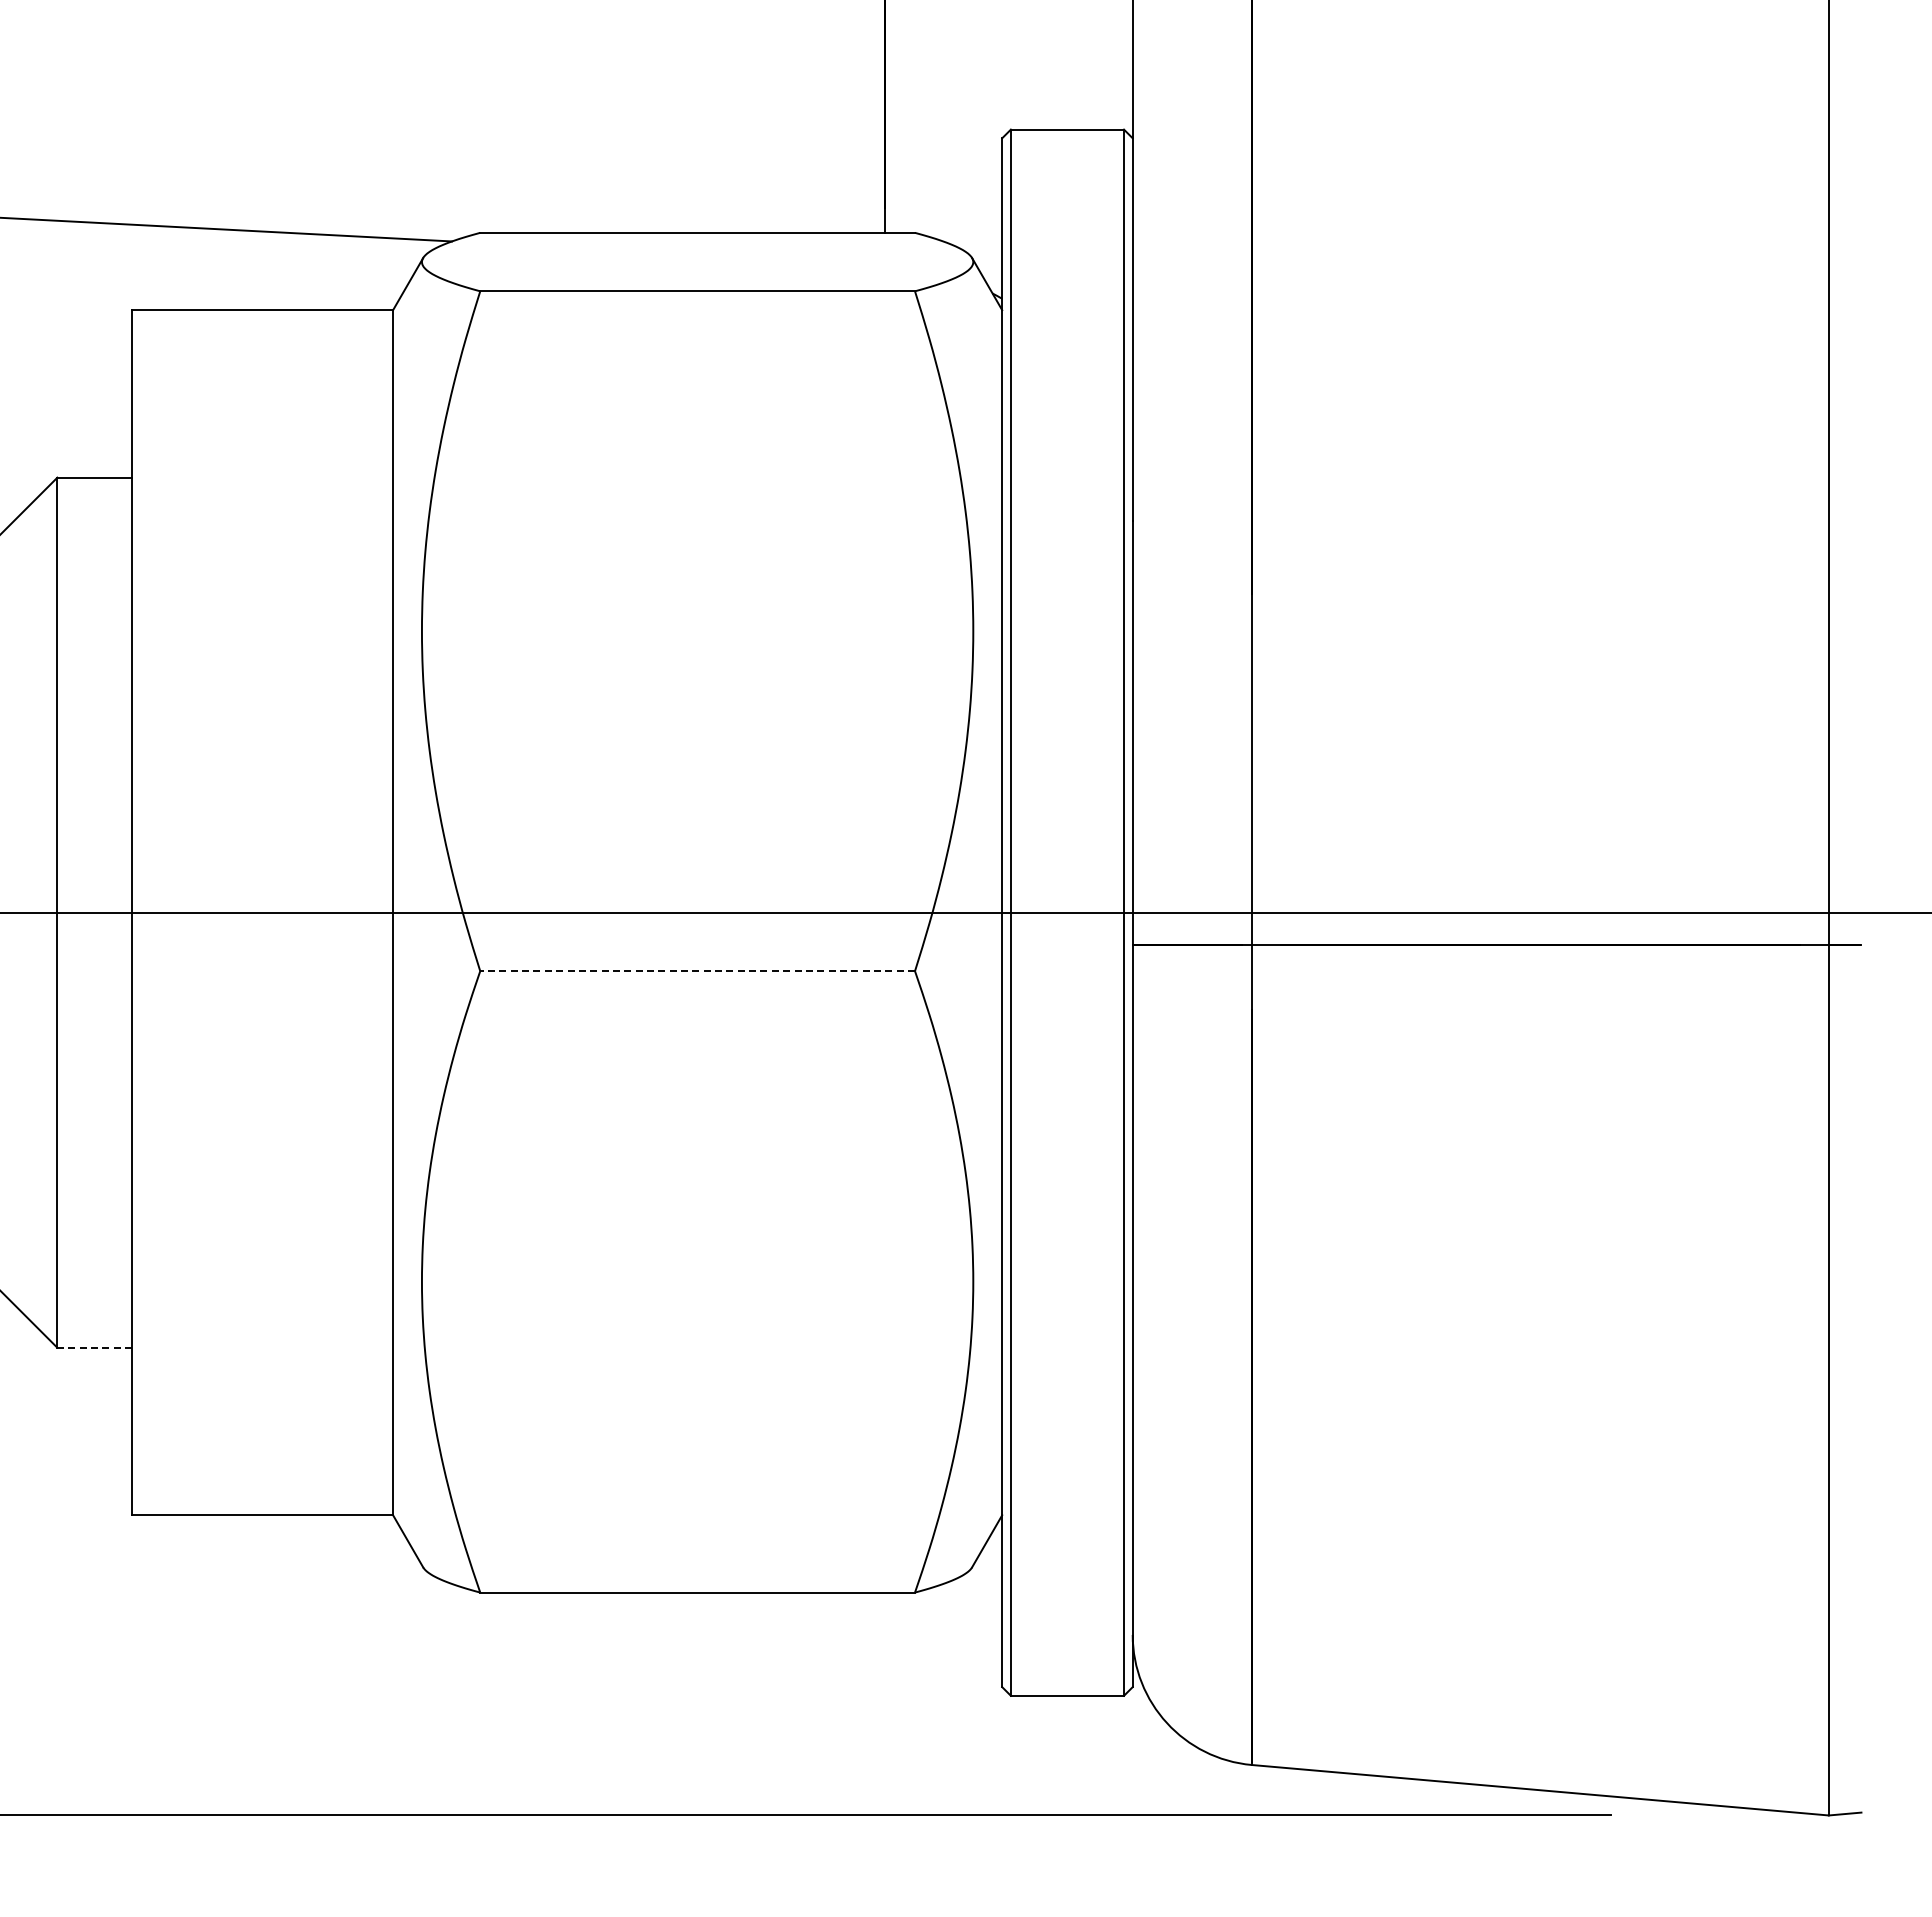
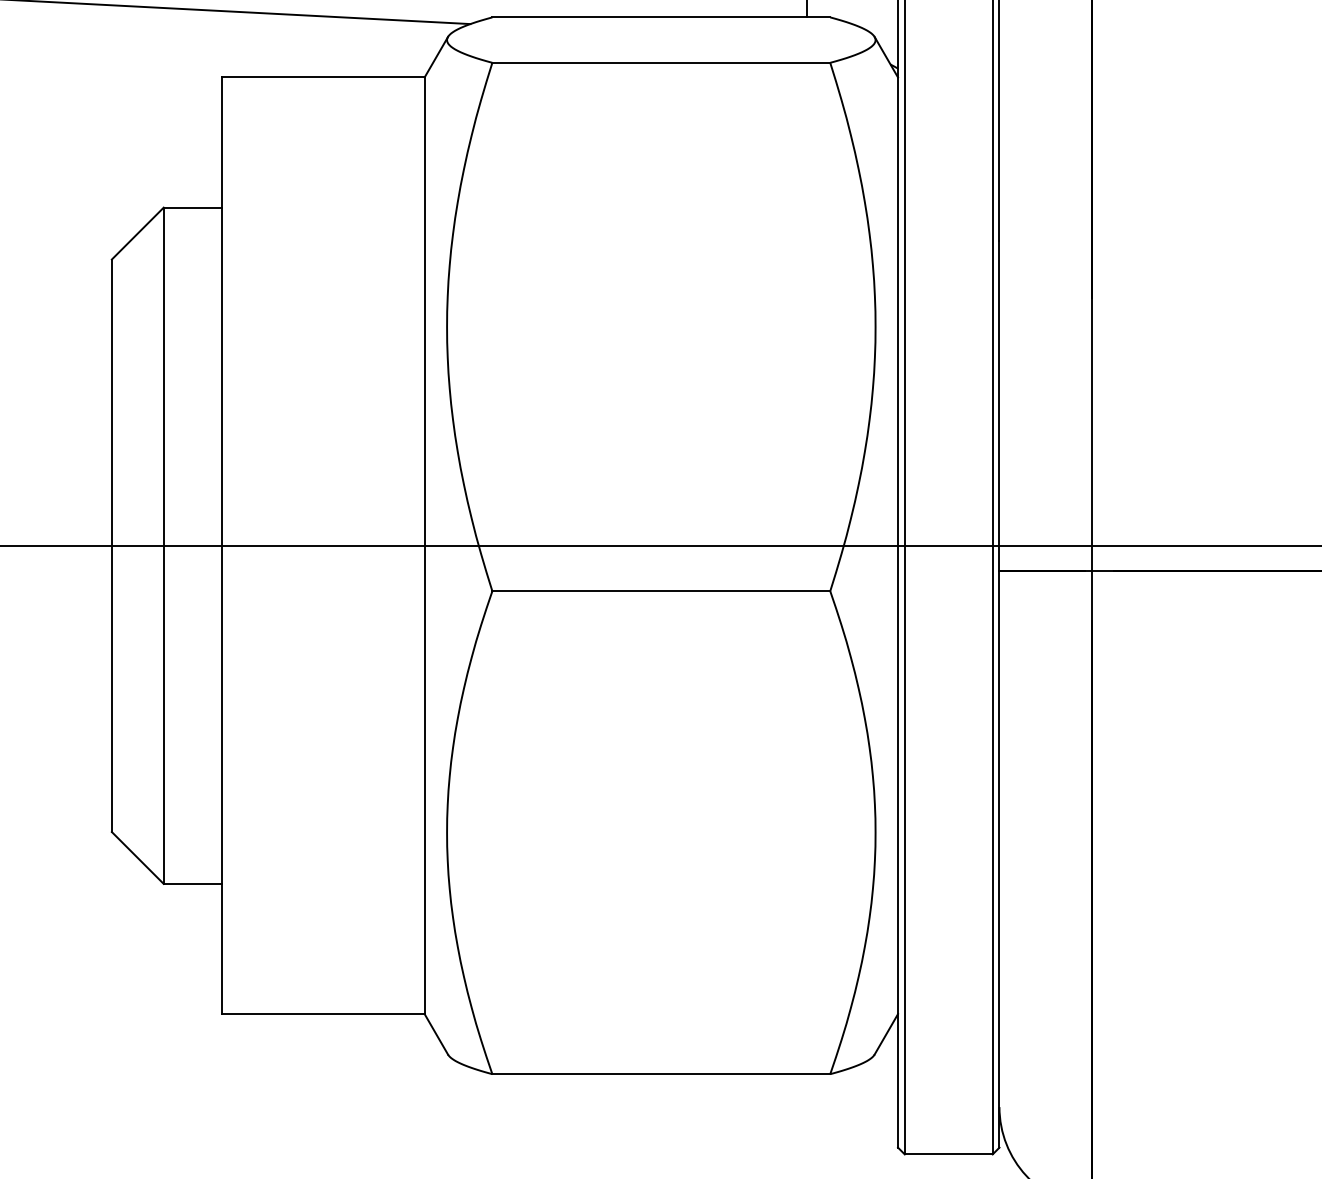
line: (697, 971) -> (661, 591), dashed -> solid
line: (94, 1347) -> (192, 883), dashed -> solid

